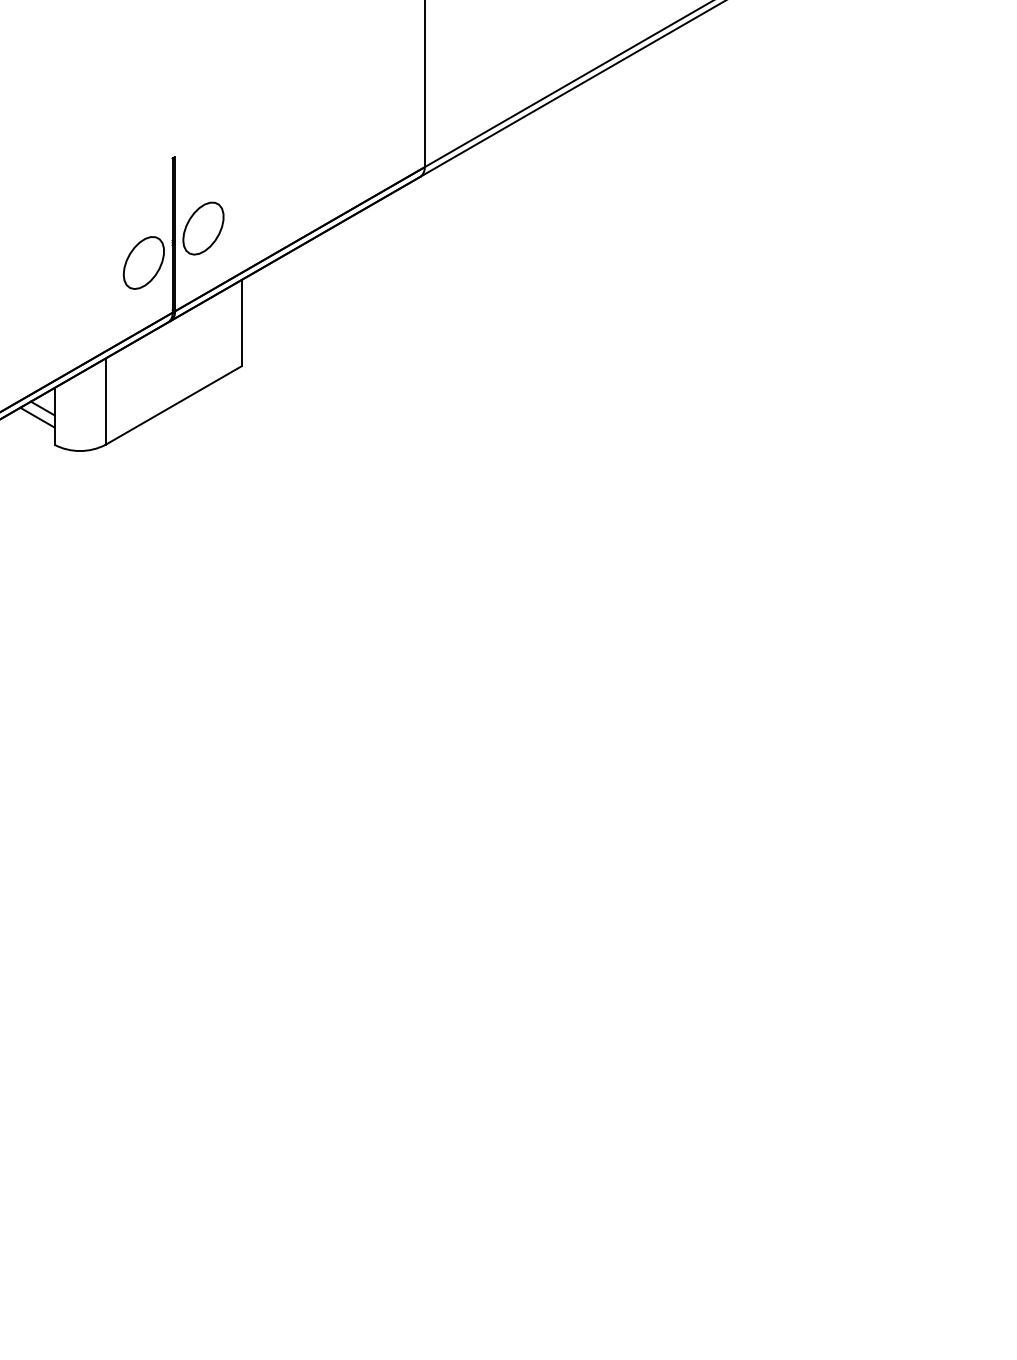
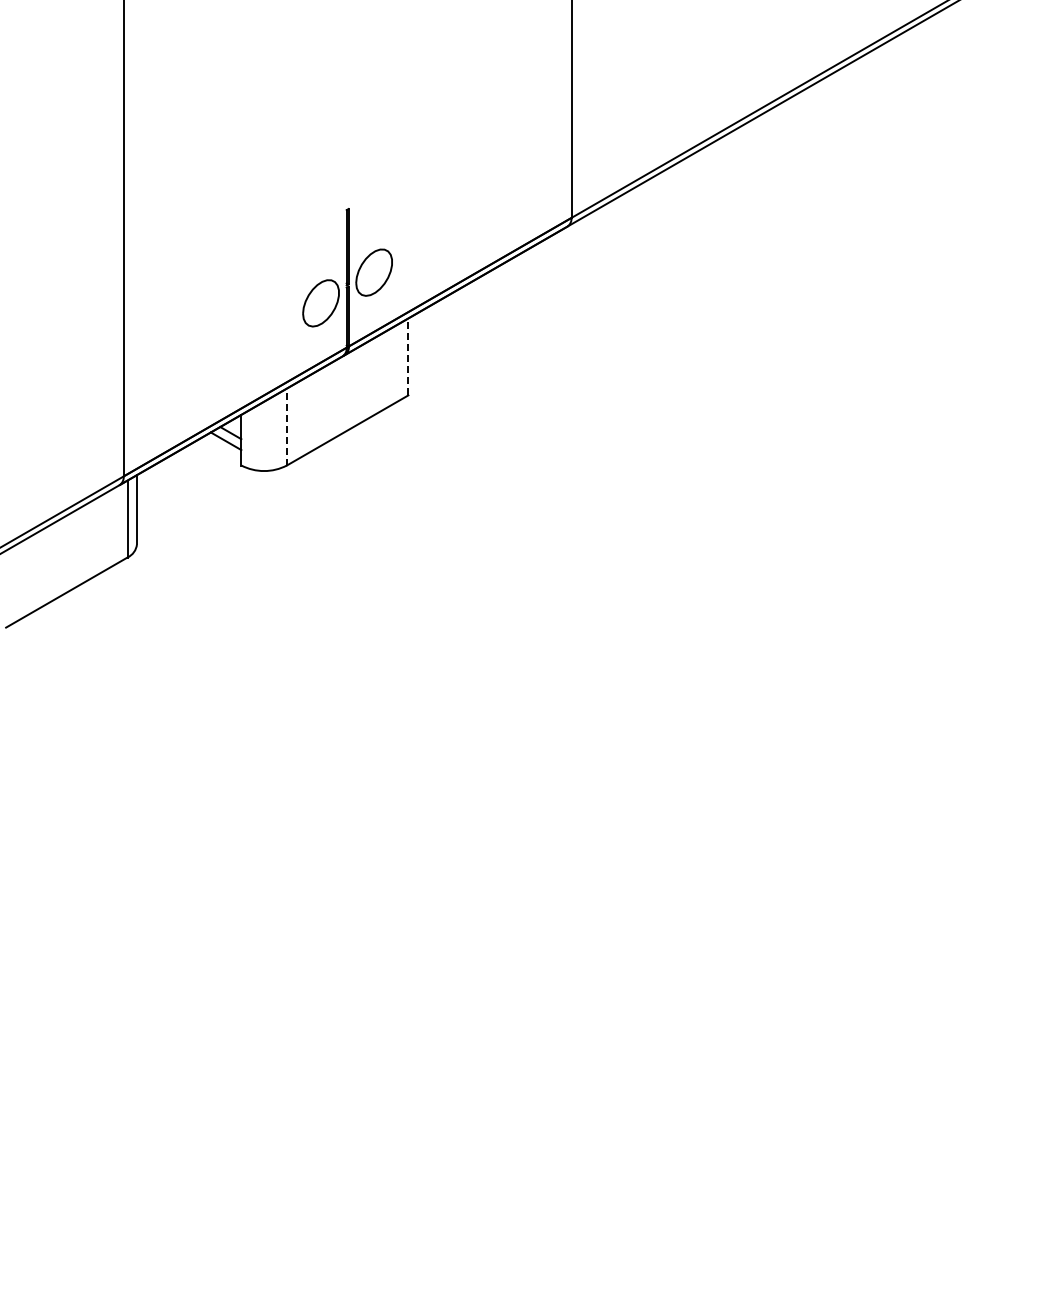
line: (241, 322) -> (408, 356), solid -> dashed
line: (105, 401) -> (286, 426), solid -> dashed

